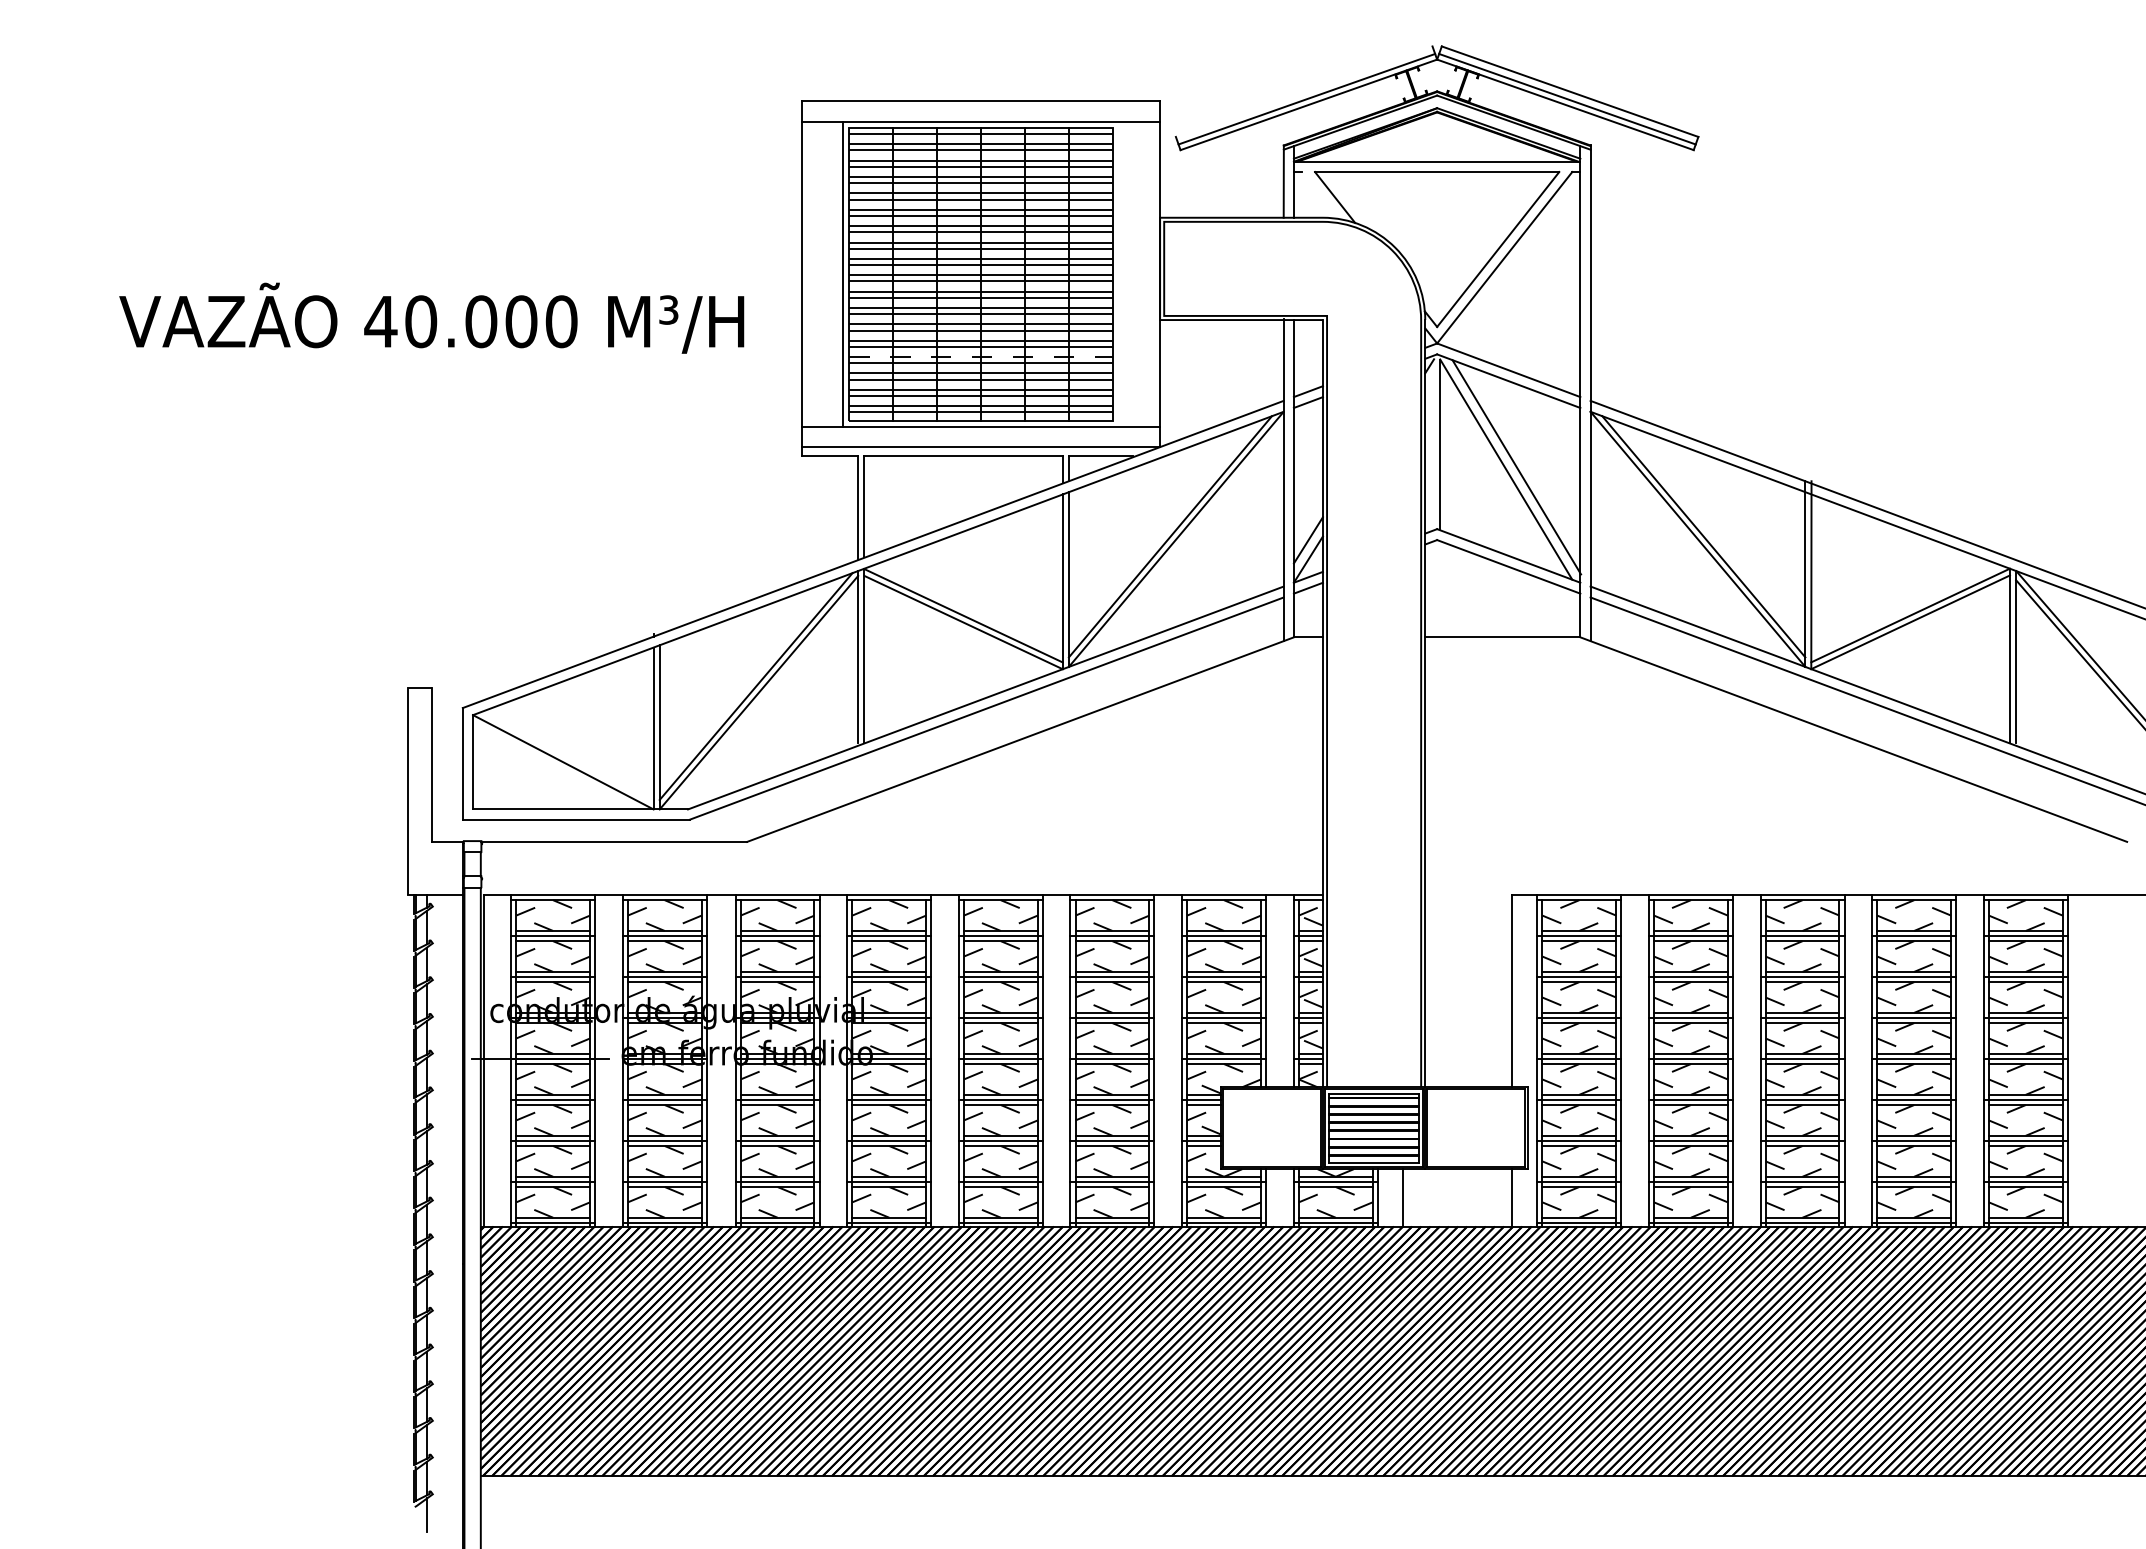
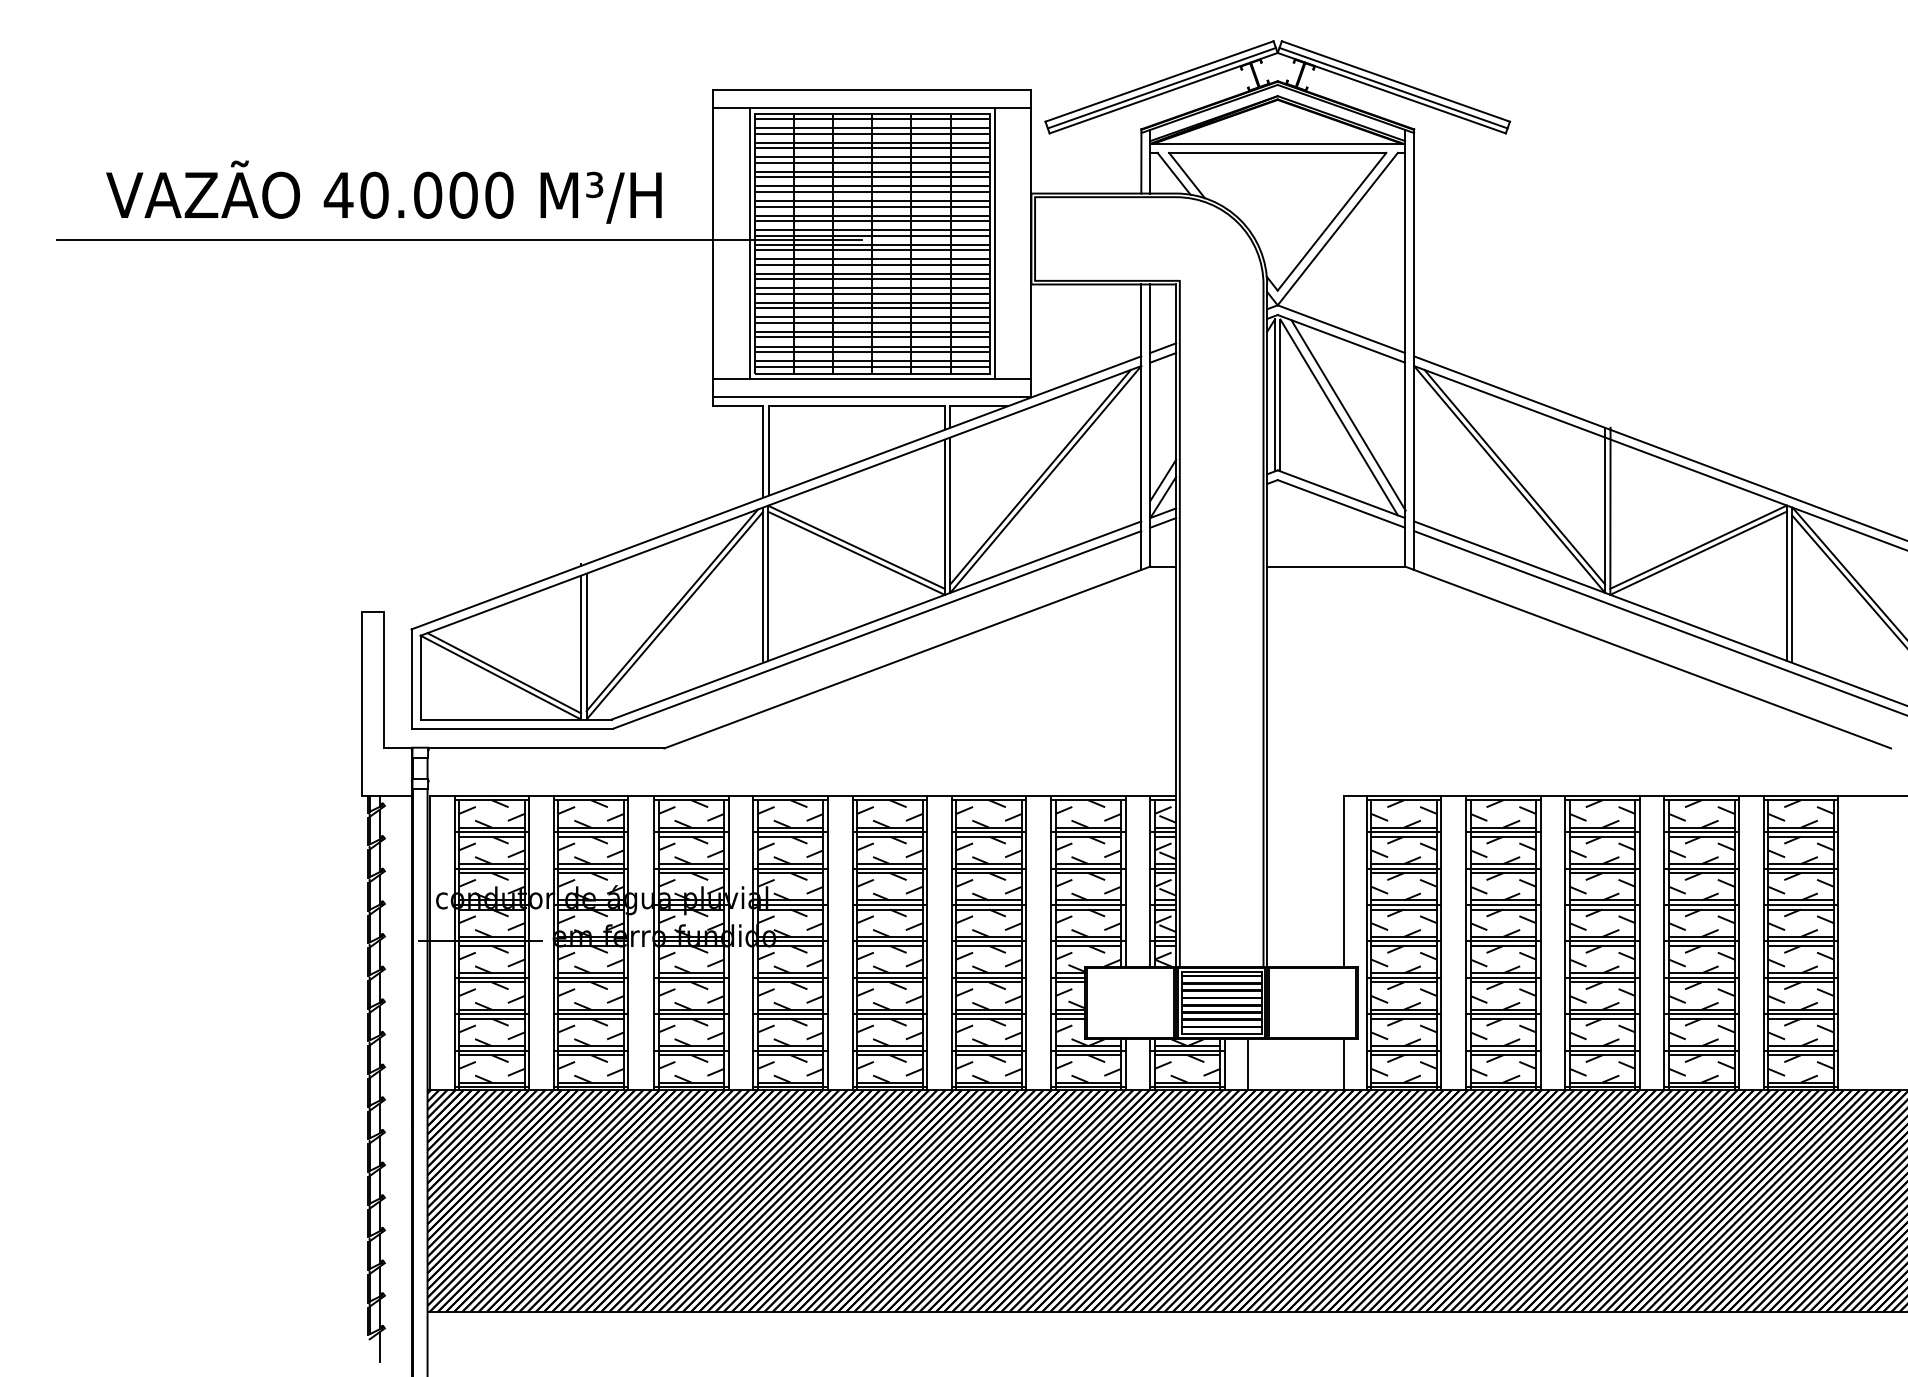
line: (1303, 91) -> (1158, 81), added
line: (1320, 195) -> (1174, 173), added
line: (516, 269) -> (459, 239), added
line: (1119, 273) -> (995, 243), added
text: (431, 317) -> (383, 191), moved
line: (981, 357) -> (872, 317), dashed -> solid
line: (1434, 444) -> (1275, 395), added
line: (566, 757) -> (503, 673), added

